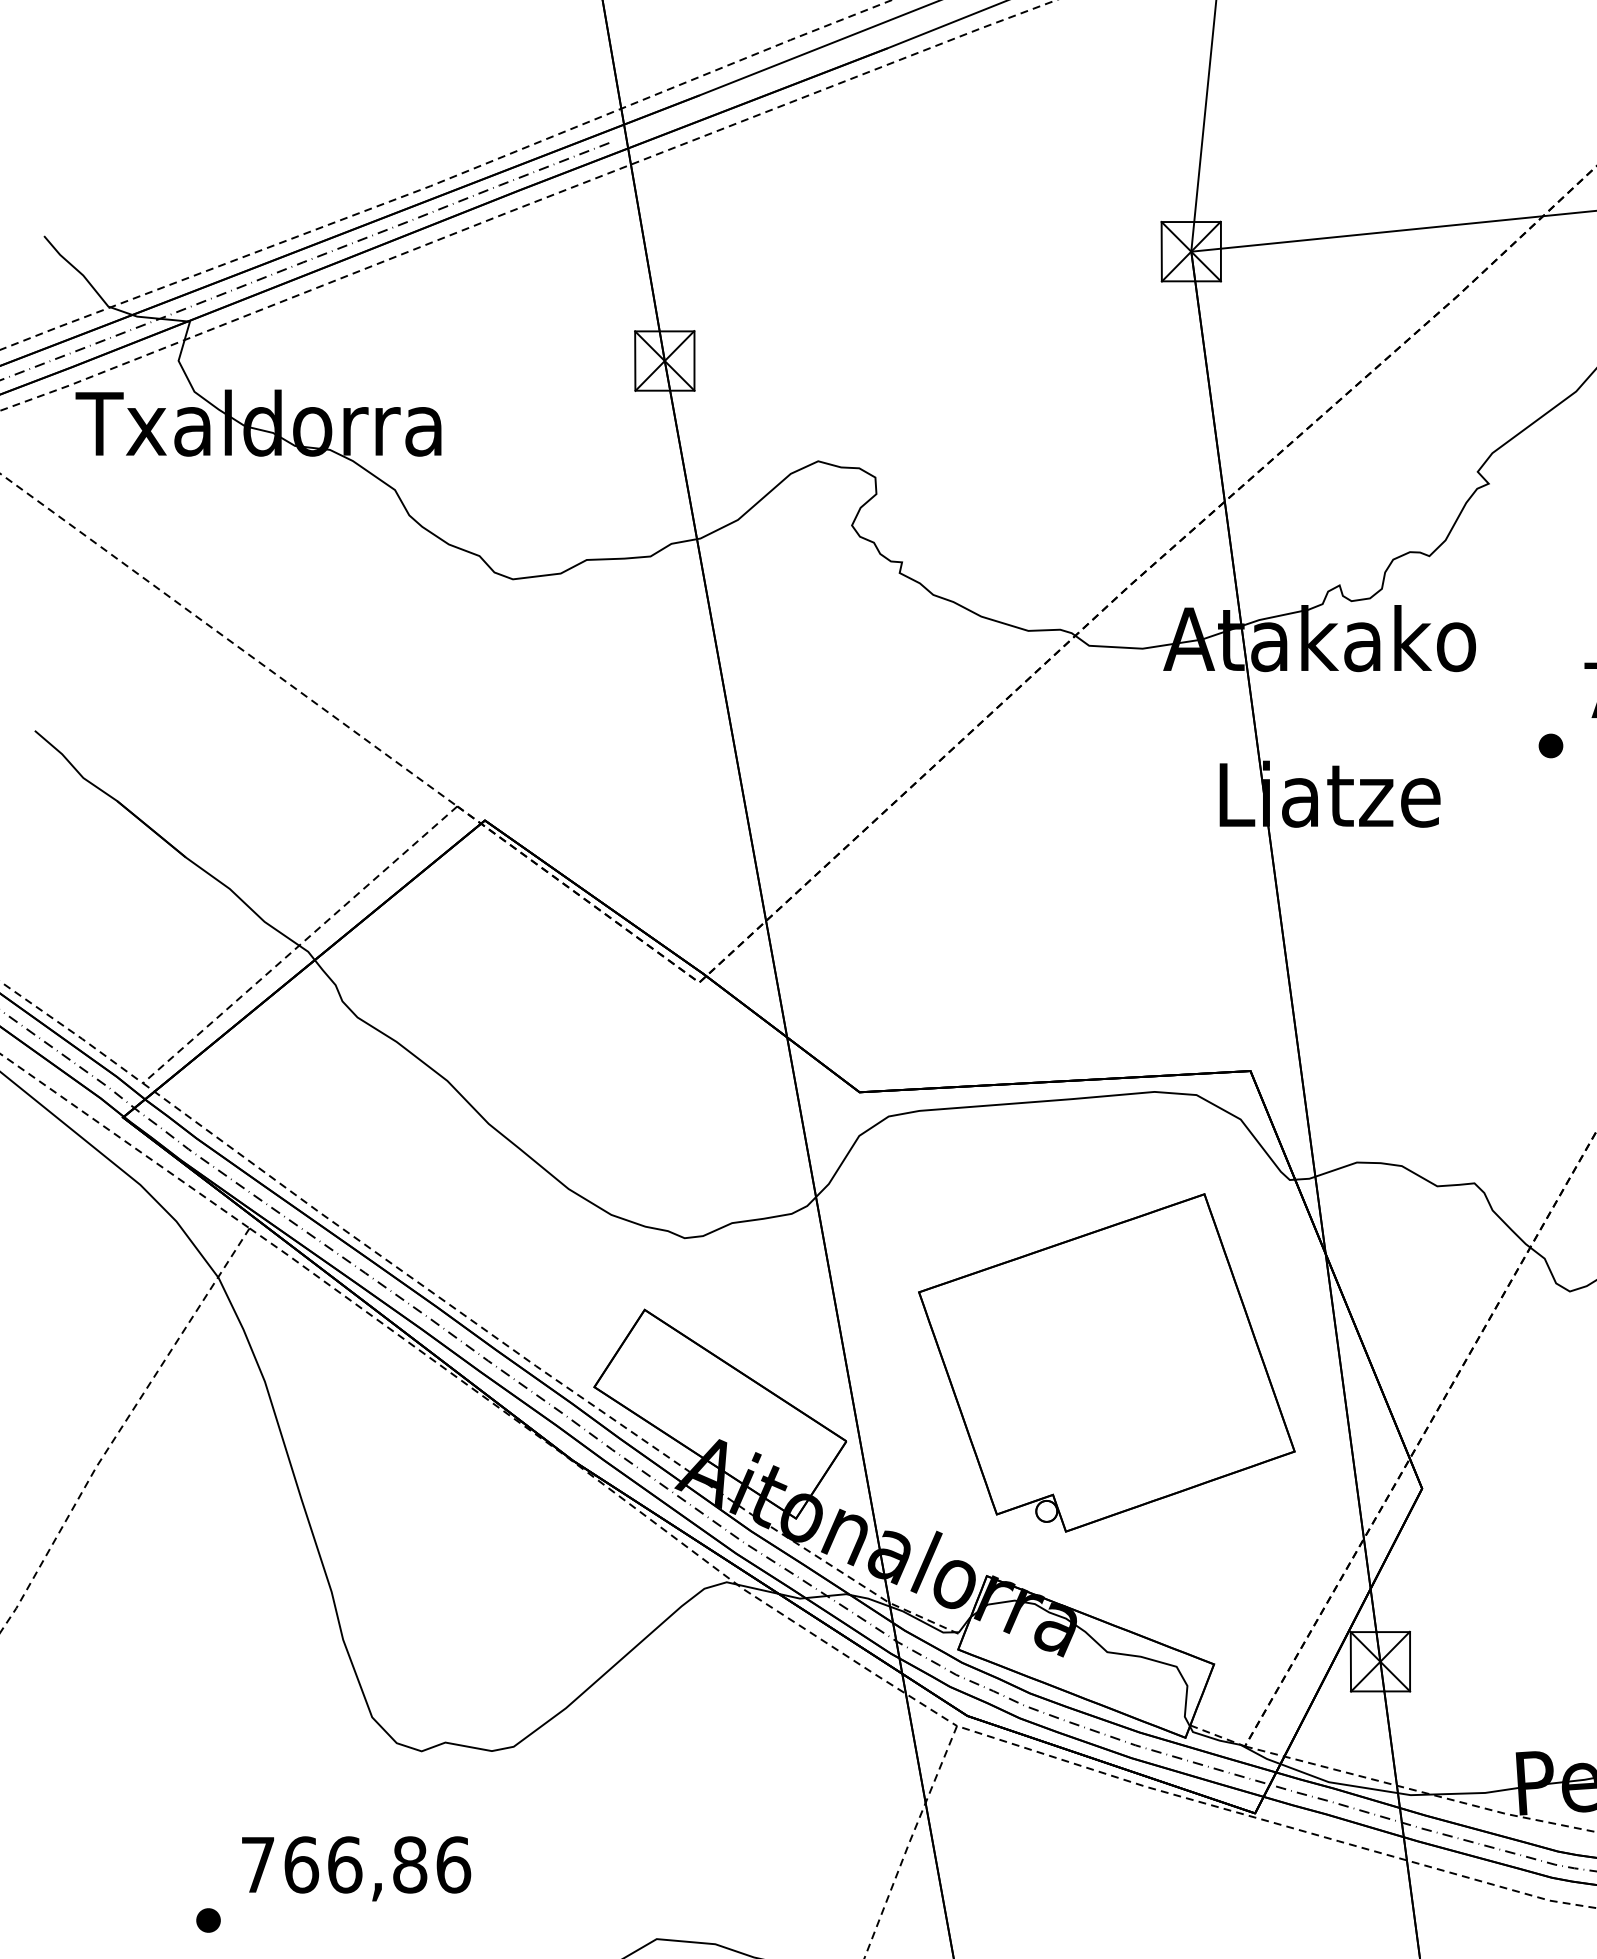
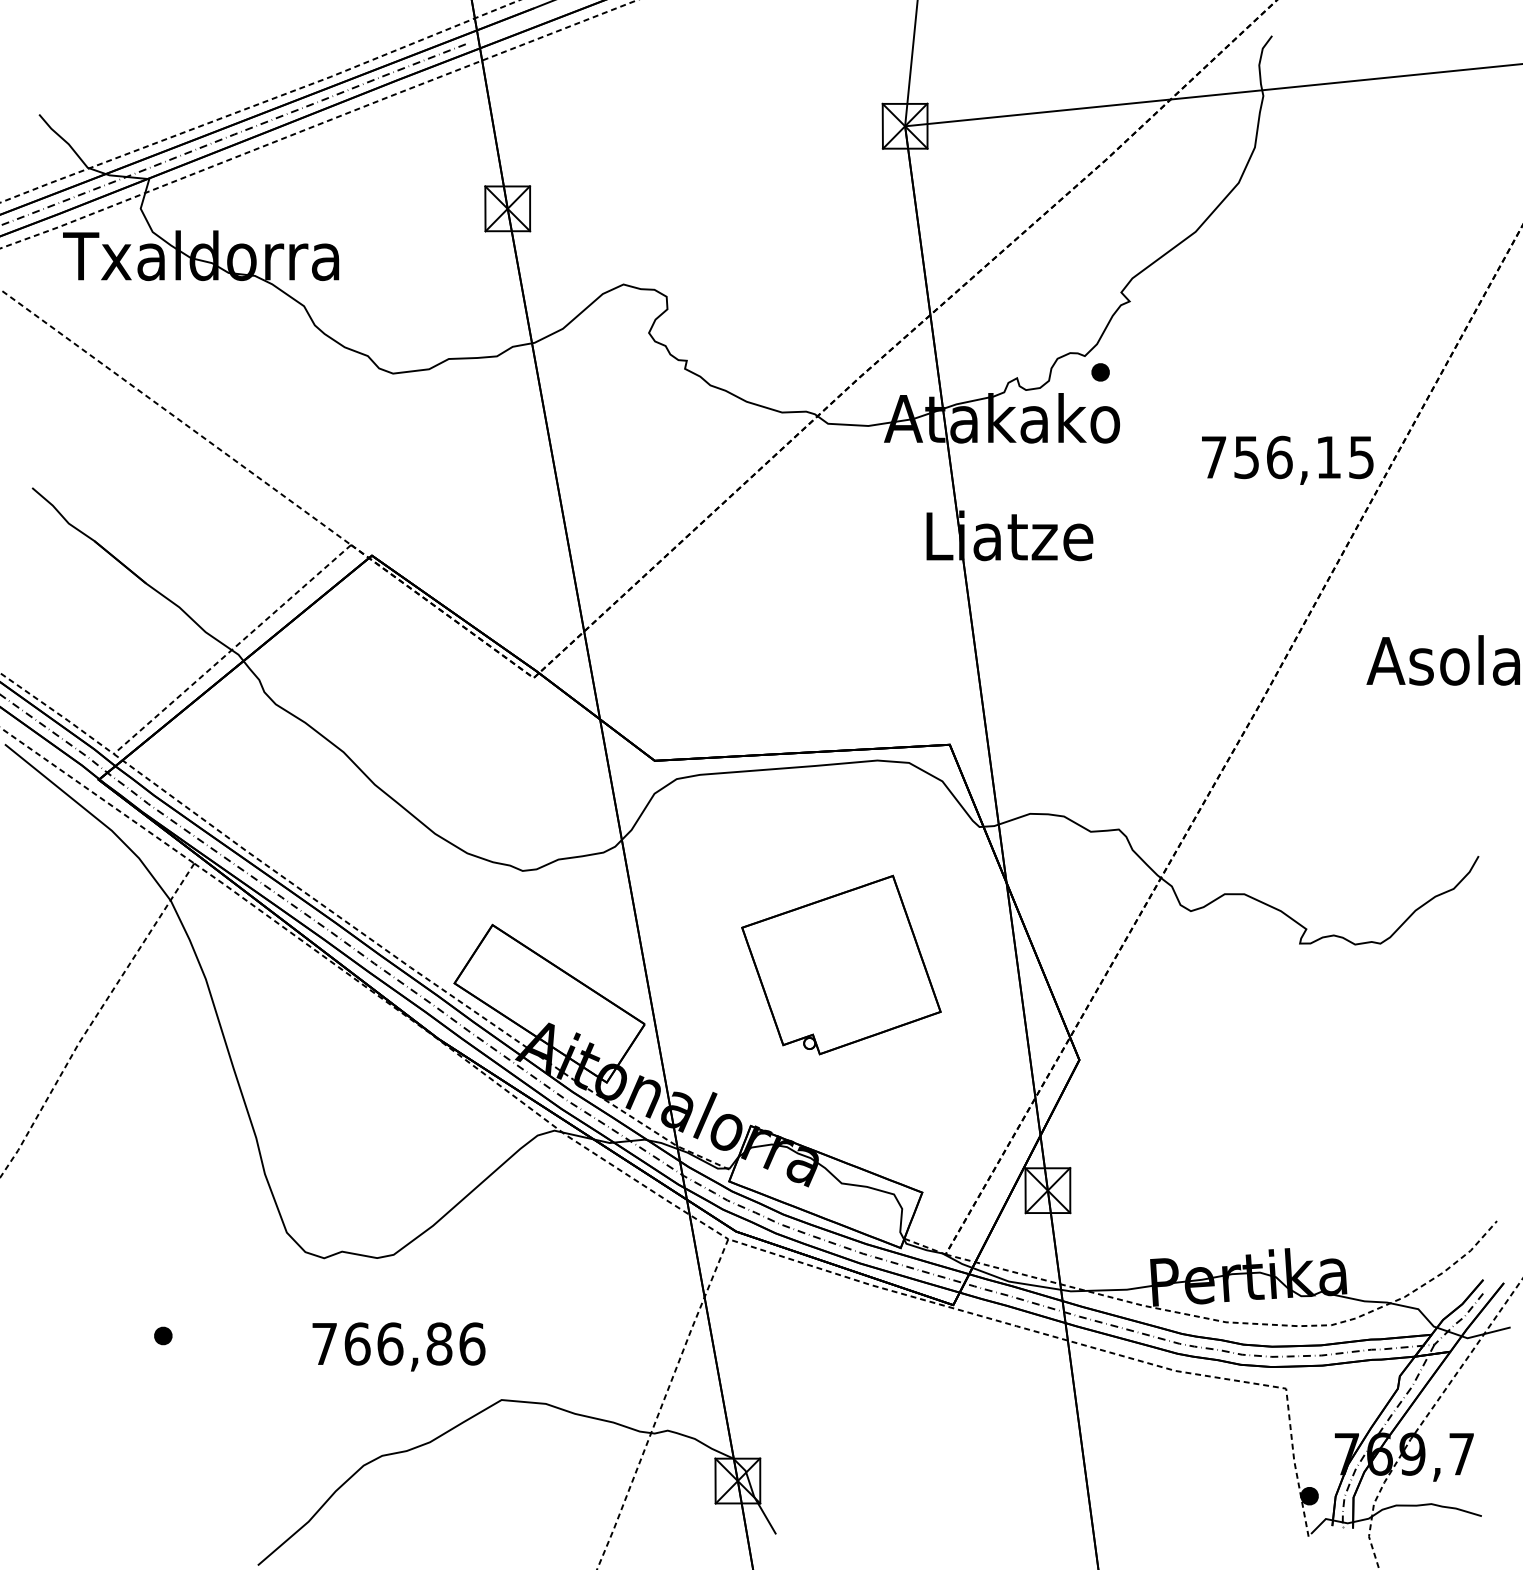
part: (1550, 746) -> (1100, 372), moved
part: (1106, 1362) -> (841, 964), size x0.7
text: (355, 1868) -> (398, 1346), moved
part: (208, 1919) -> (163, 1335), moved

